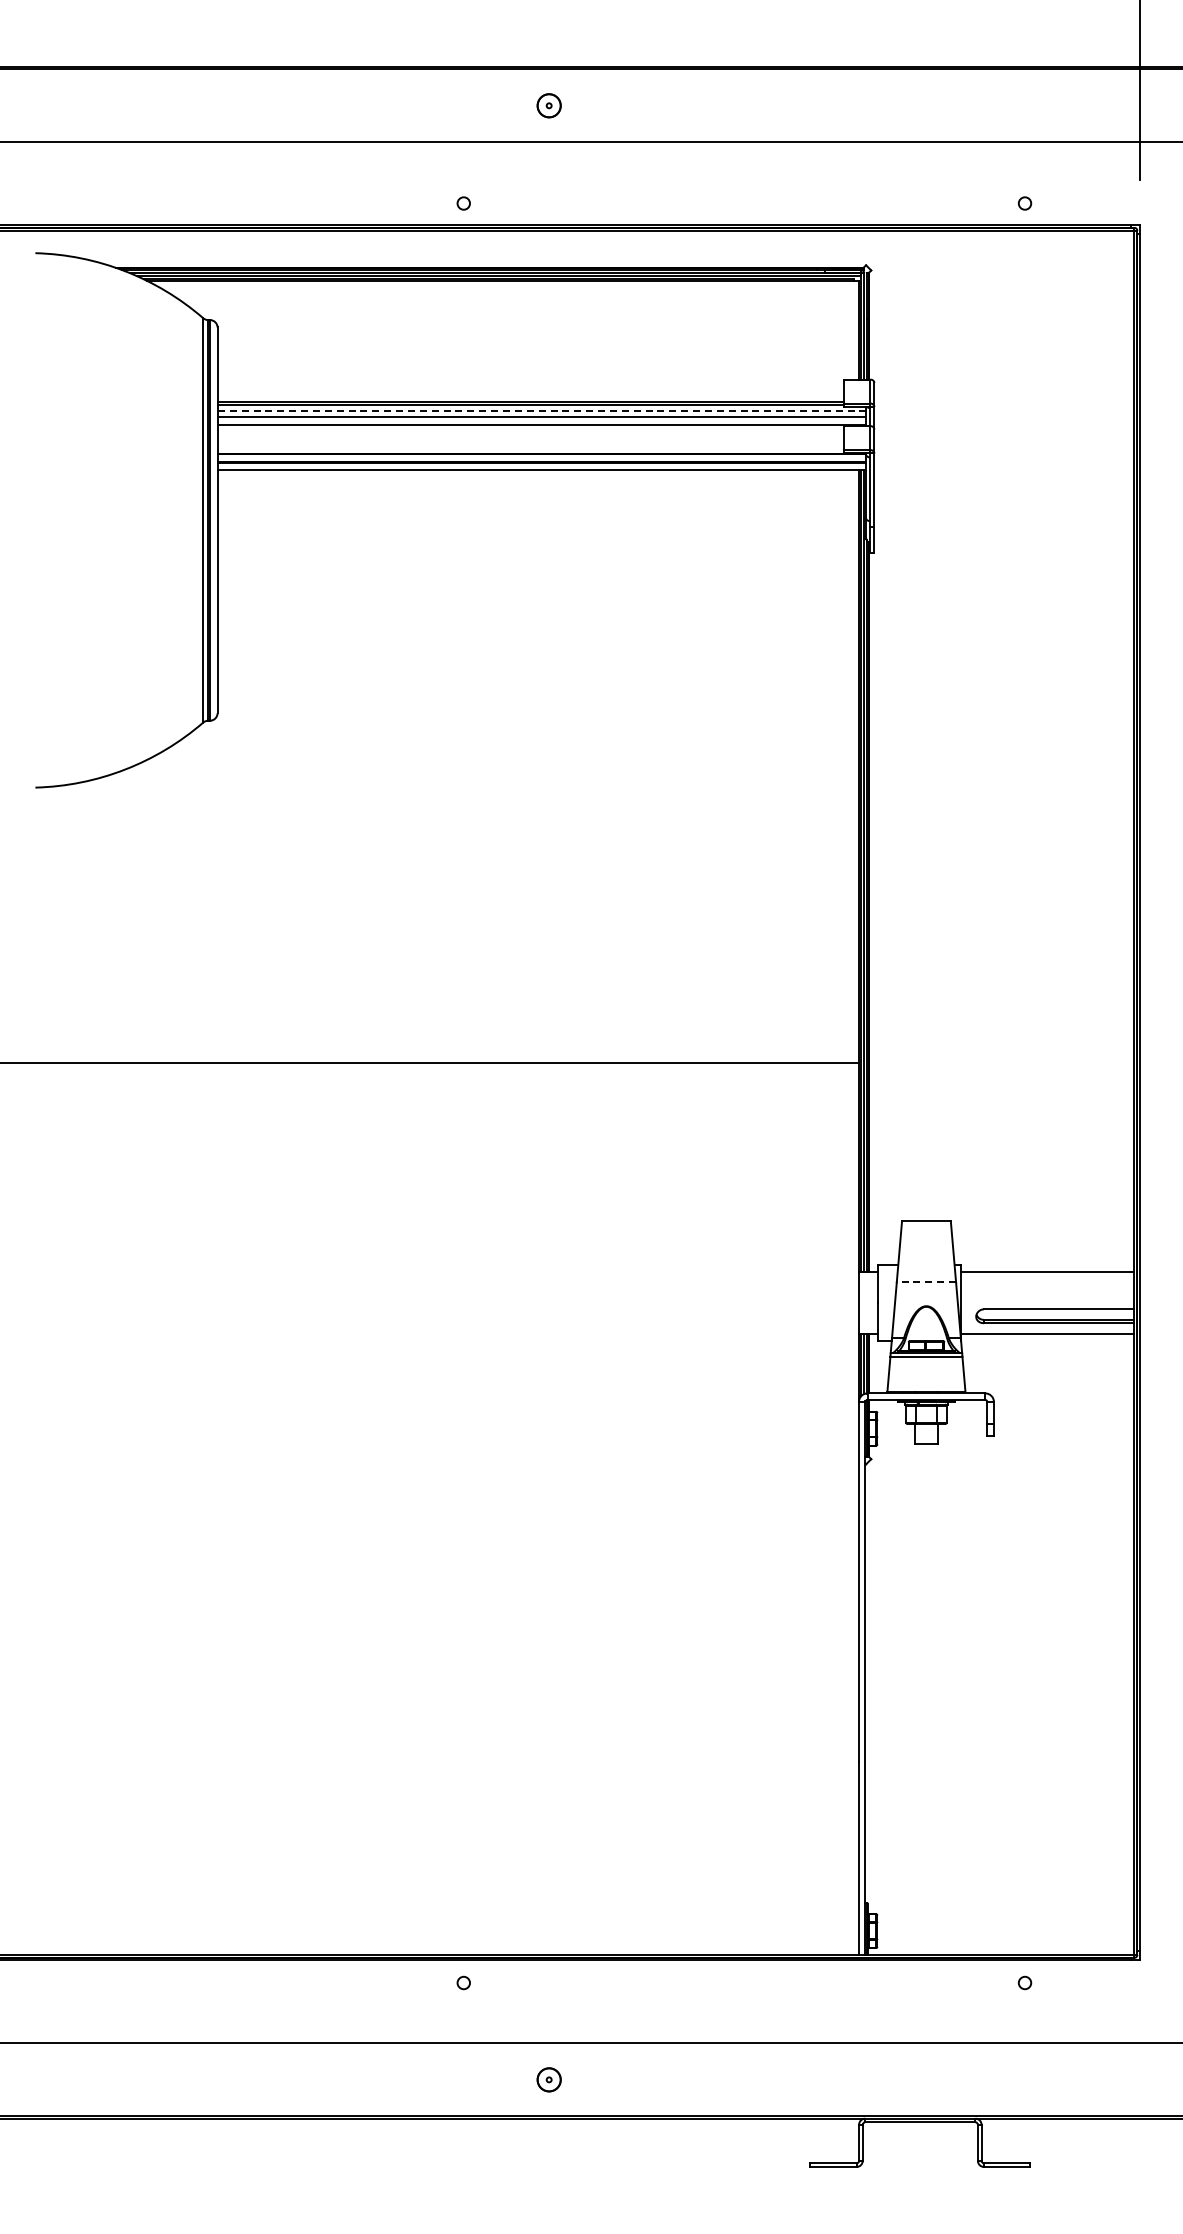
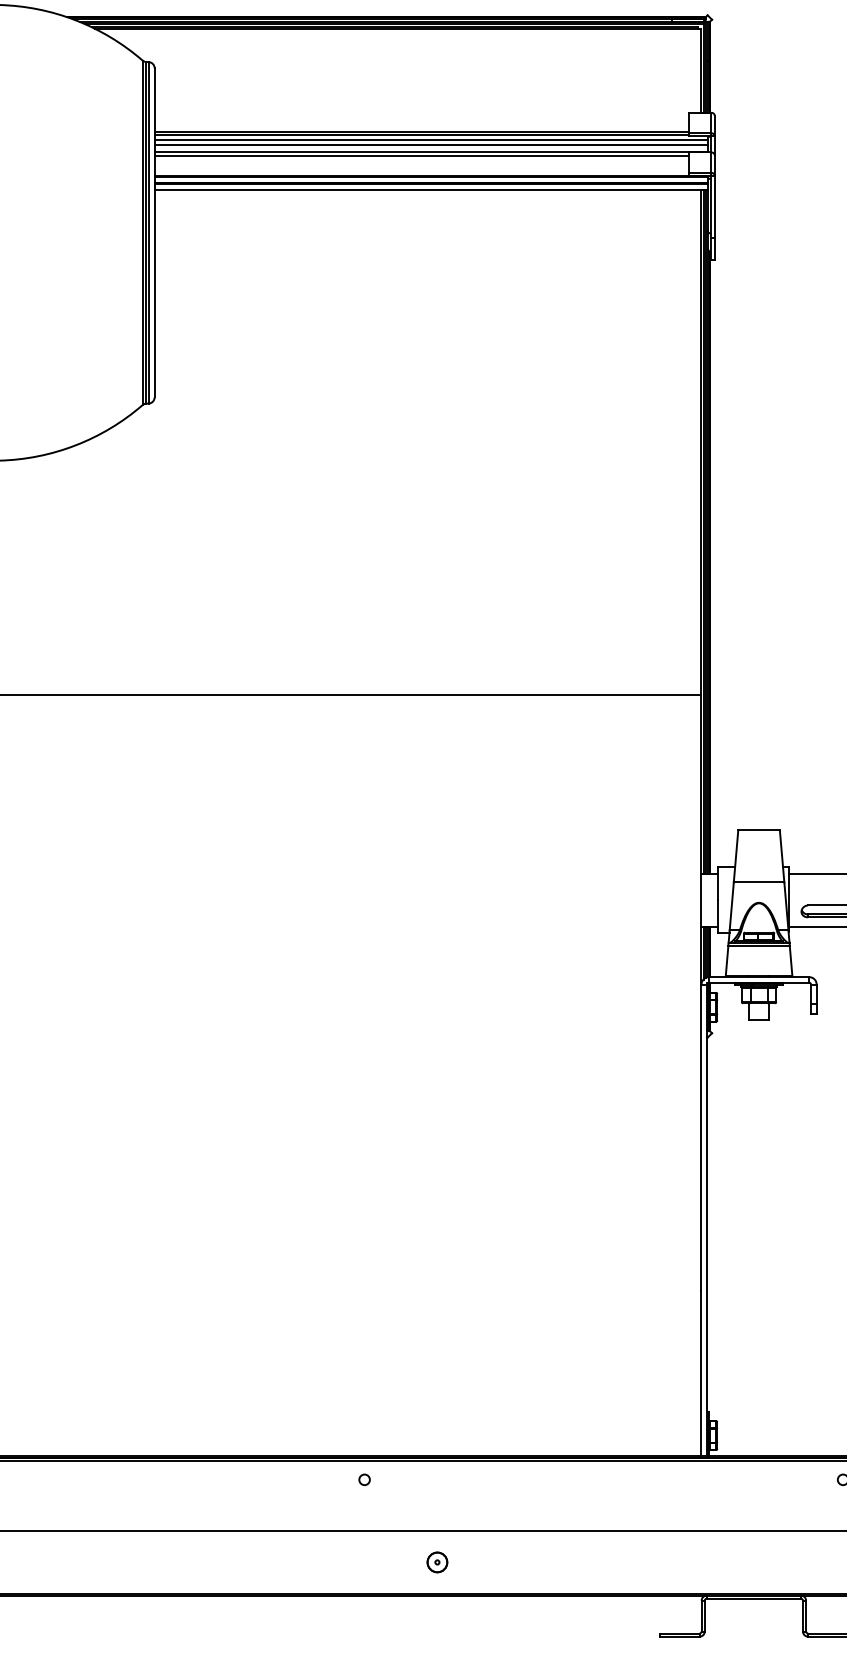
line: (541, 411) -> (430, 139), dashed -> solid
line: (530, 430) -> (421, 156), added
line: (926, 1282) -> (759, 882), dashed -> solid

